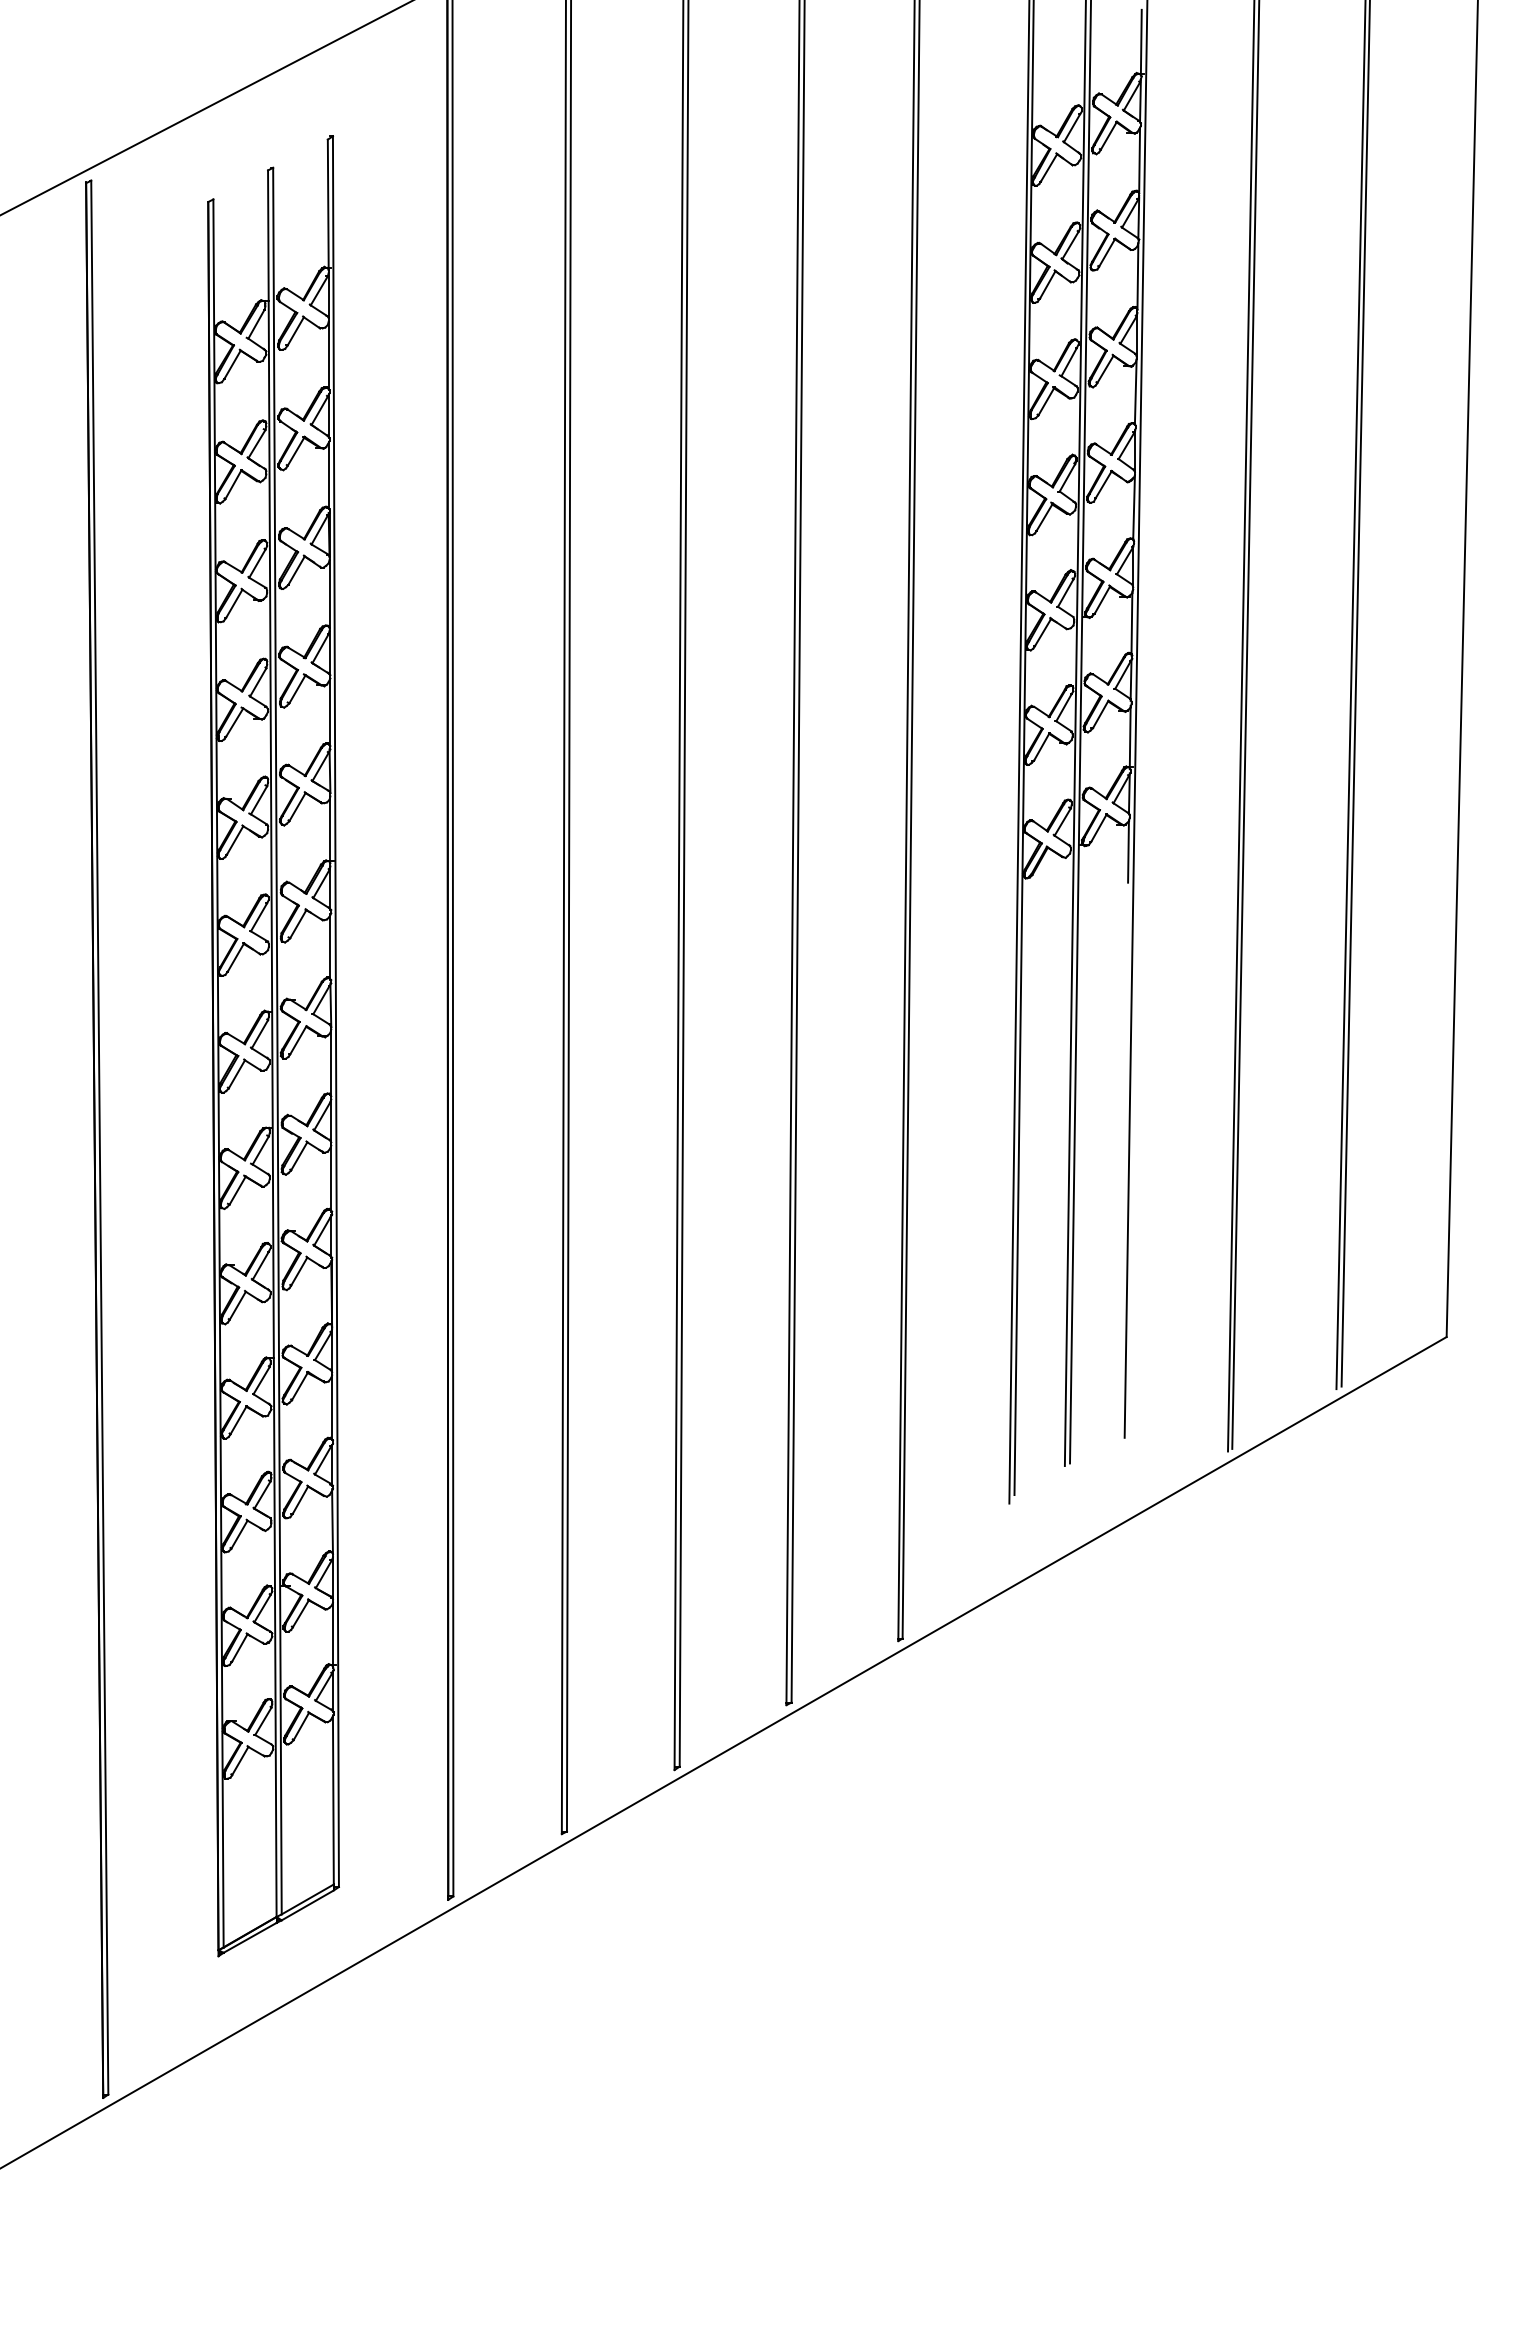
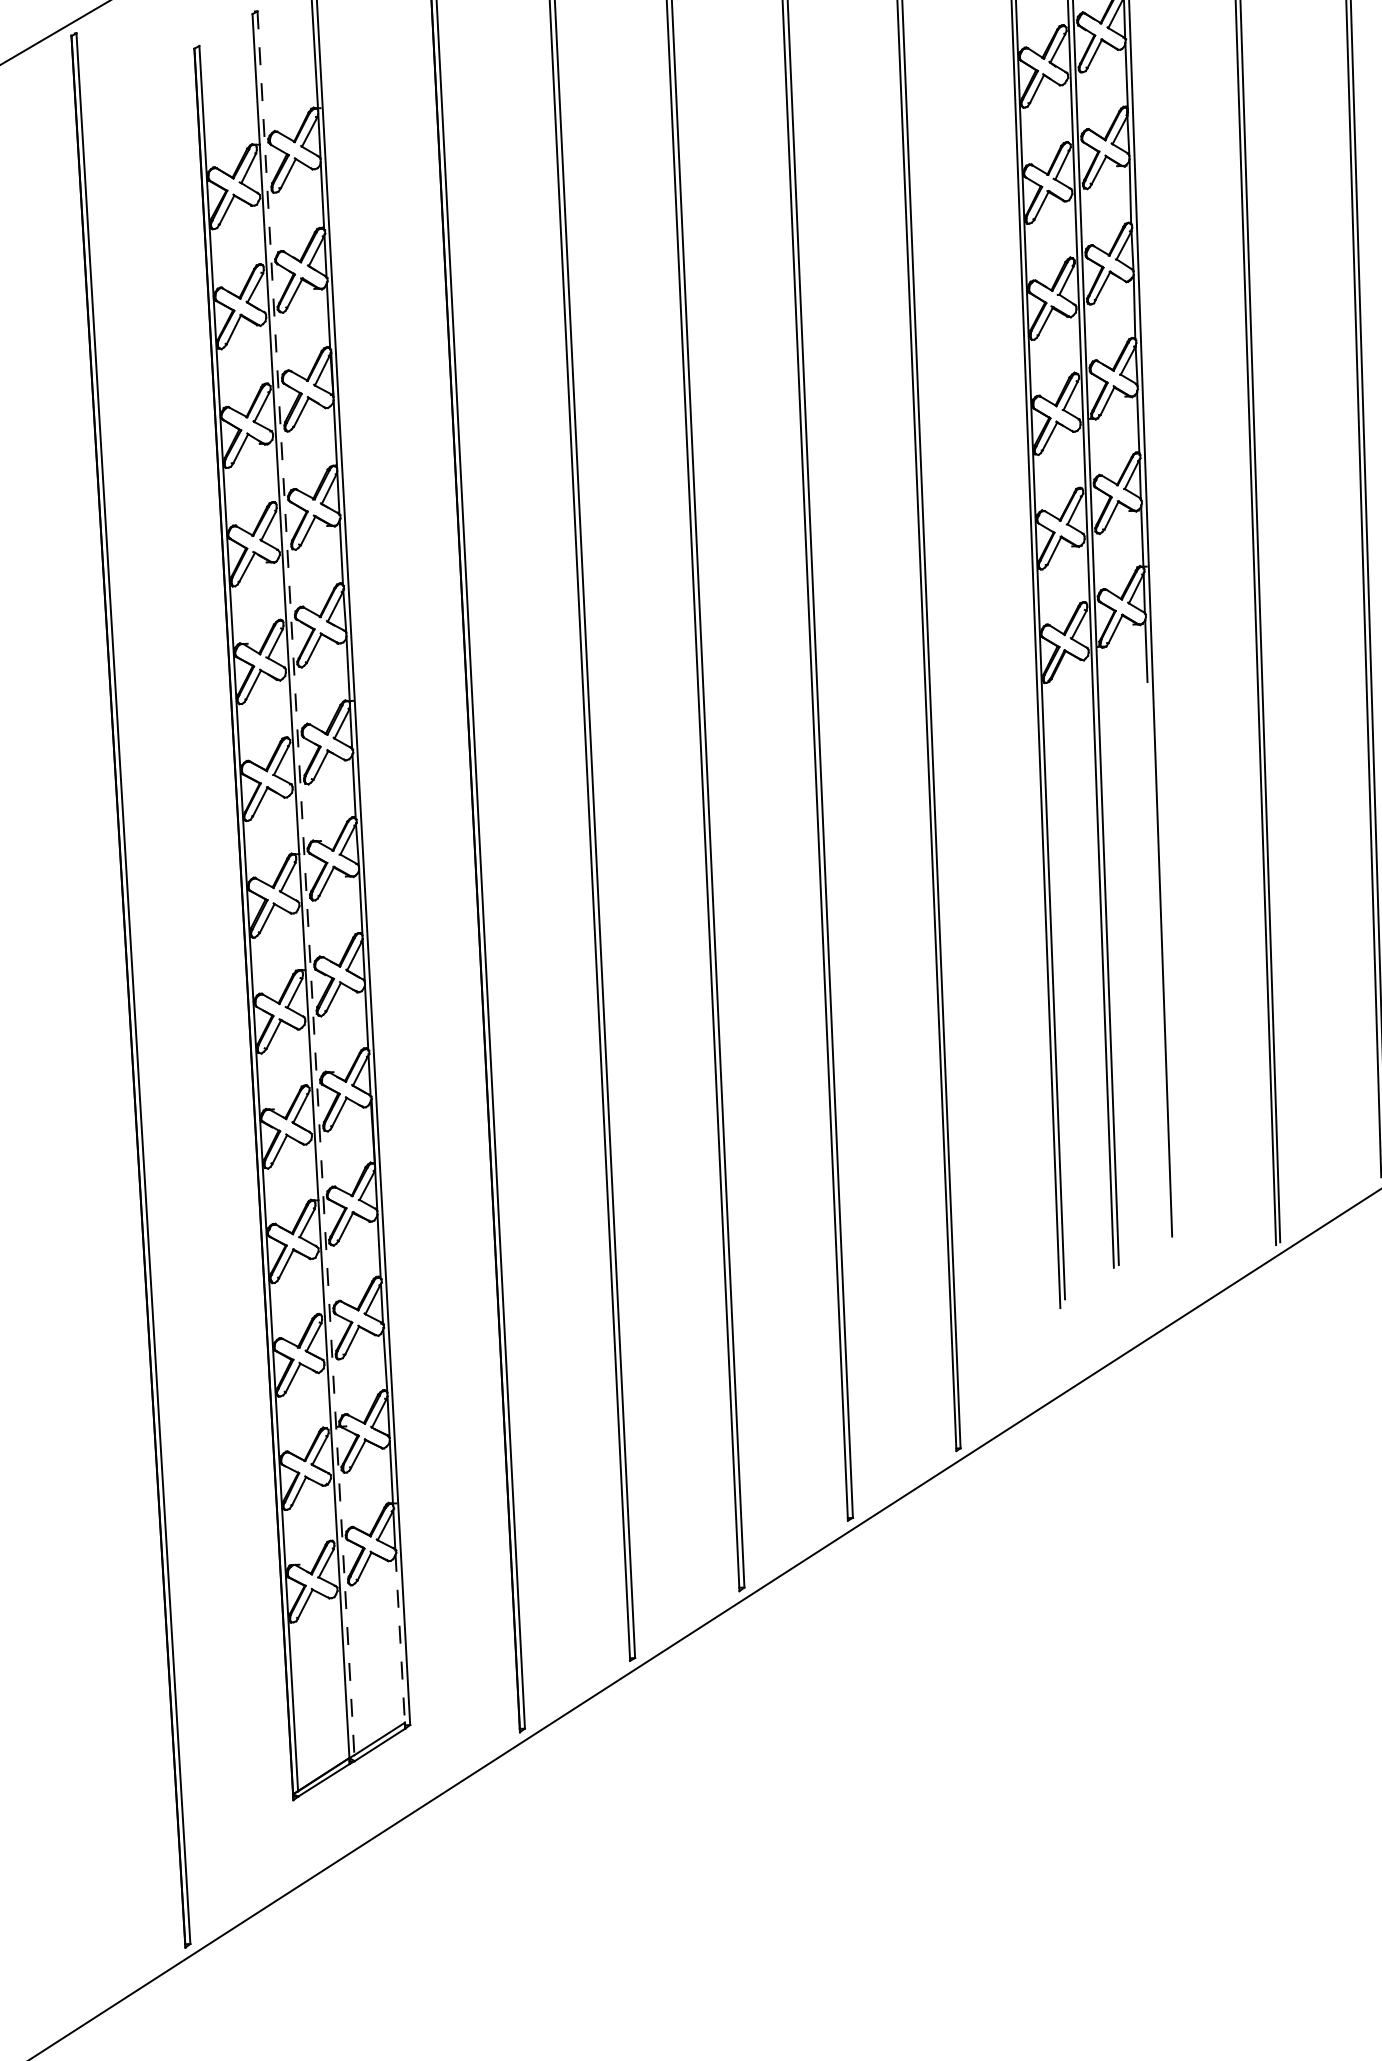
line: (277, 1041) -> (306, 883), solid -> dashed
line: (333, 1799) -> (400, 1637), solid -> dashed

